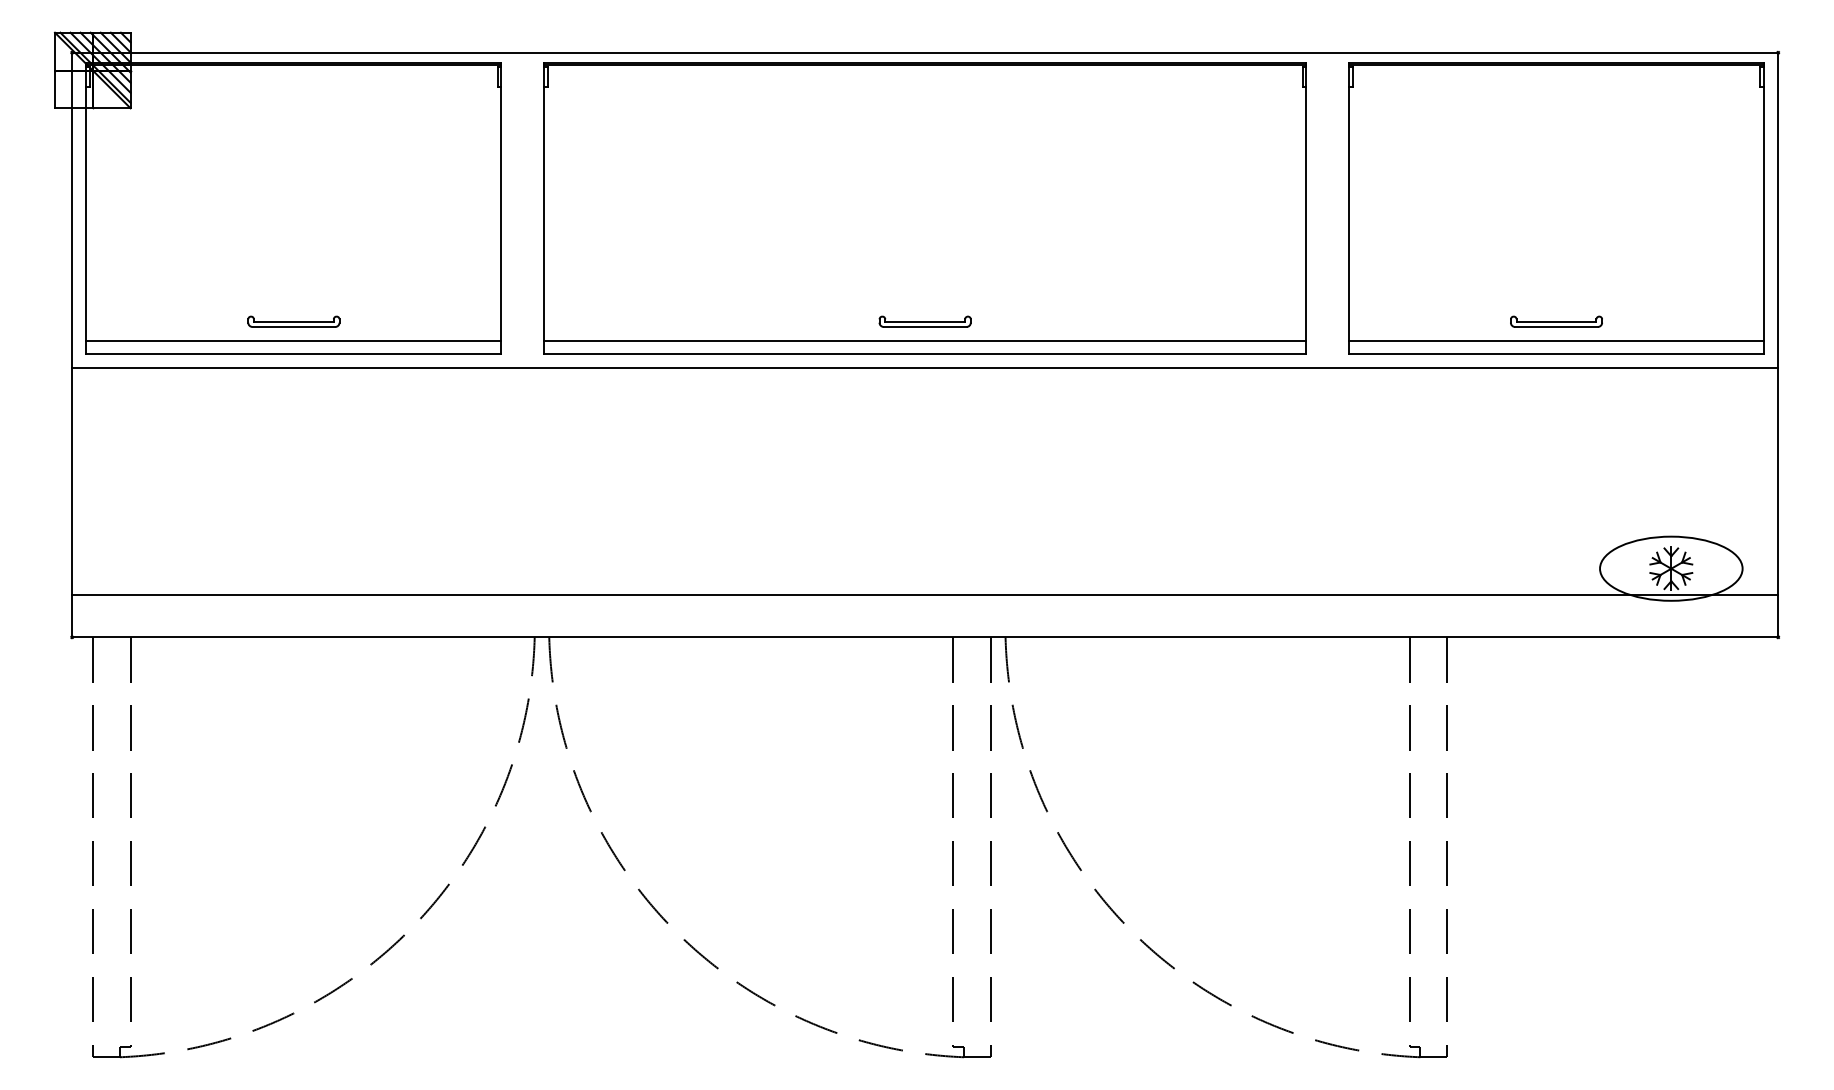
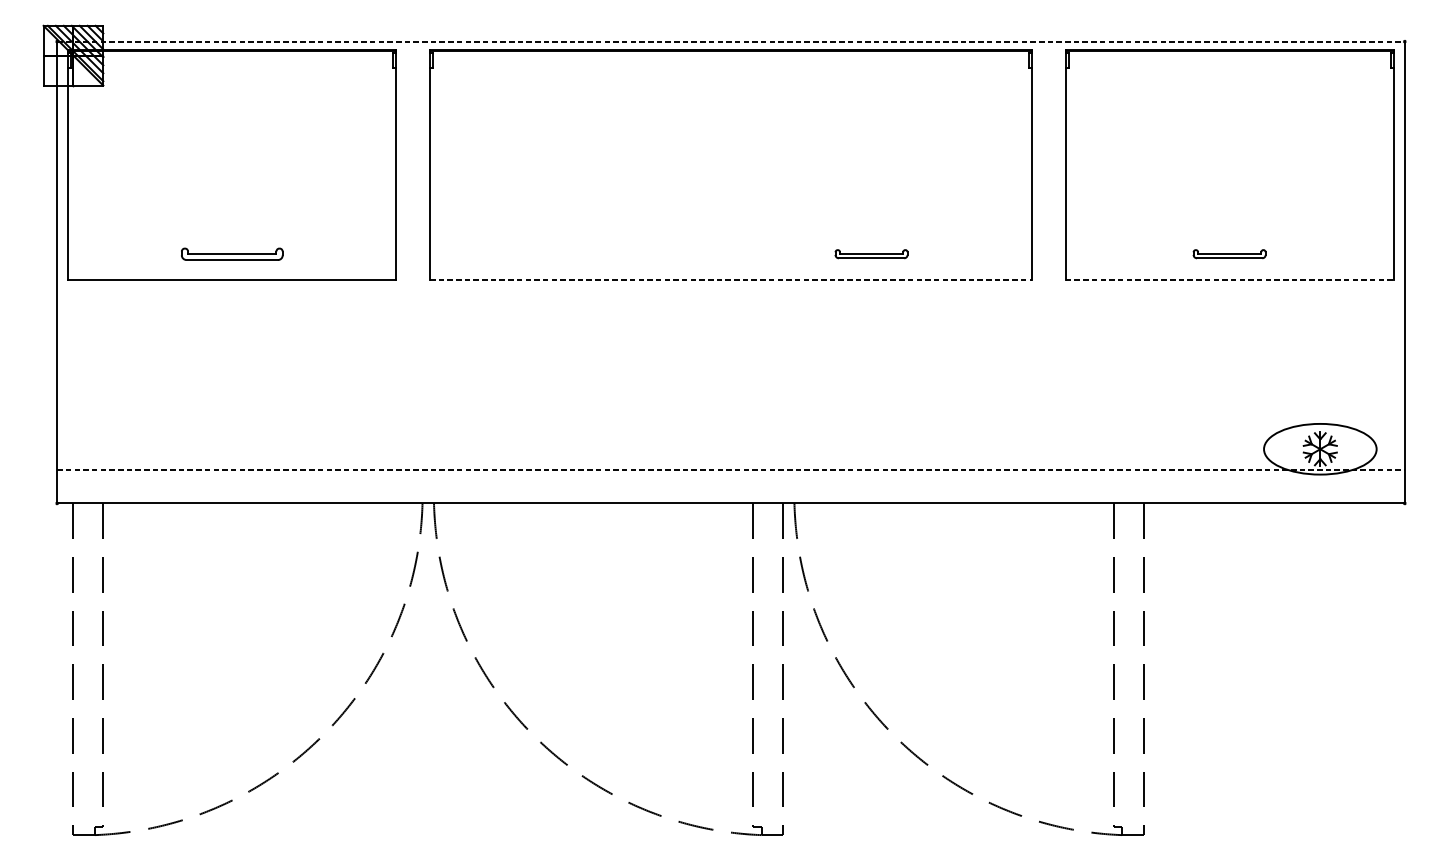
line: (925, 52) -> (731, 41), solid -> dashed
part: (293, 321) -> (231, 253), size x1.4
part: (924, 321) -> (871, 253), moved
line: (293, 341) -> (231, 269), removed
line: (925, 341) -> (731, 269), removed
line: (1556, 341) -> (1229, 269), removed
line: (925, 354) -> (731, 280), solid -> dashed
line: (1557, 354) -> (1230, 280), solid -> dashed
line: (925, 367) -> (731, 290), removed
line: (925, 594) -> (731, 469), solid -> dashed

